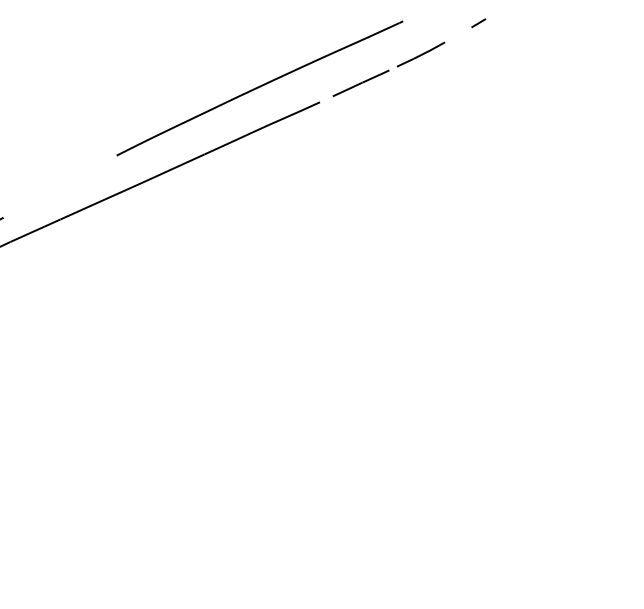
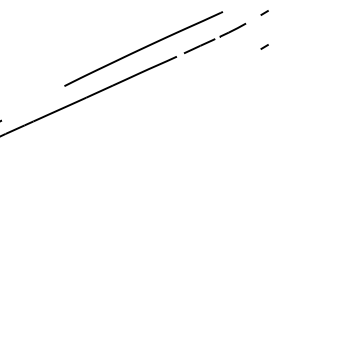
curve: (478, 83) -> (264, 46), added

